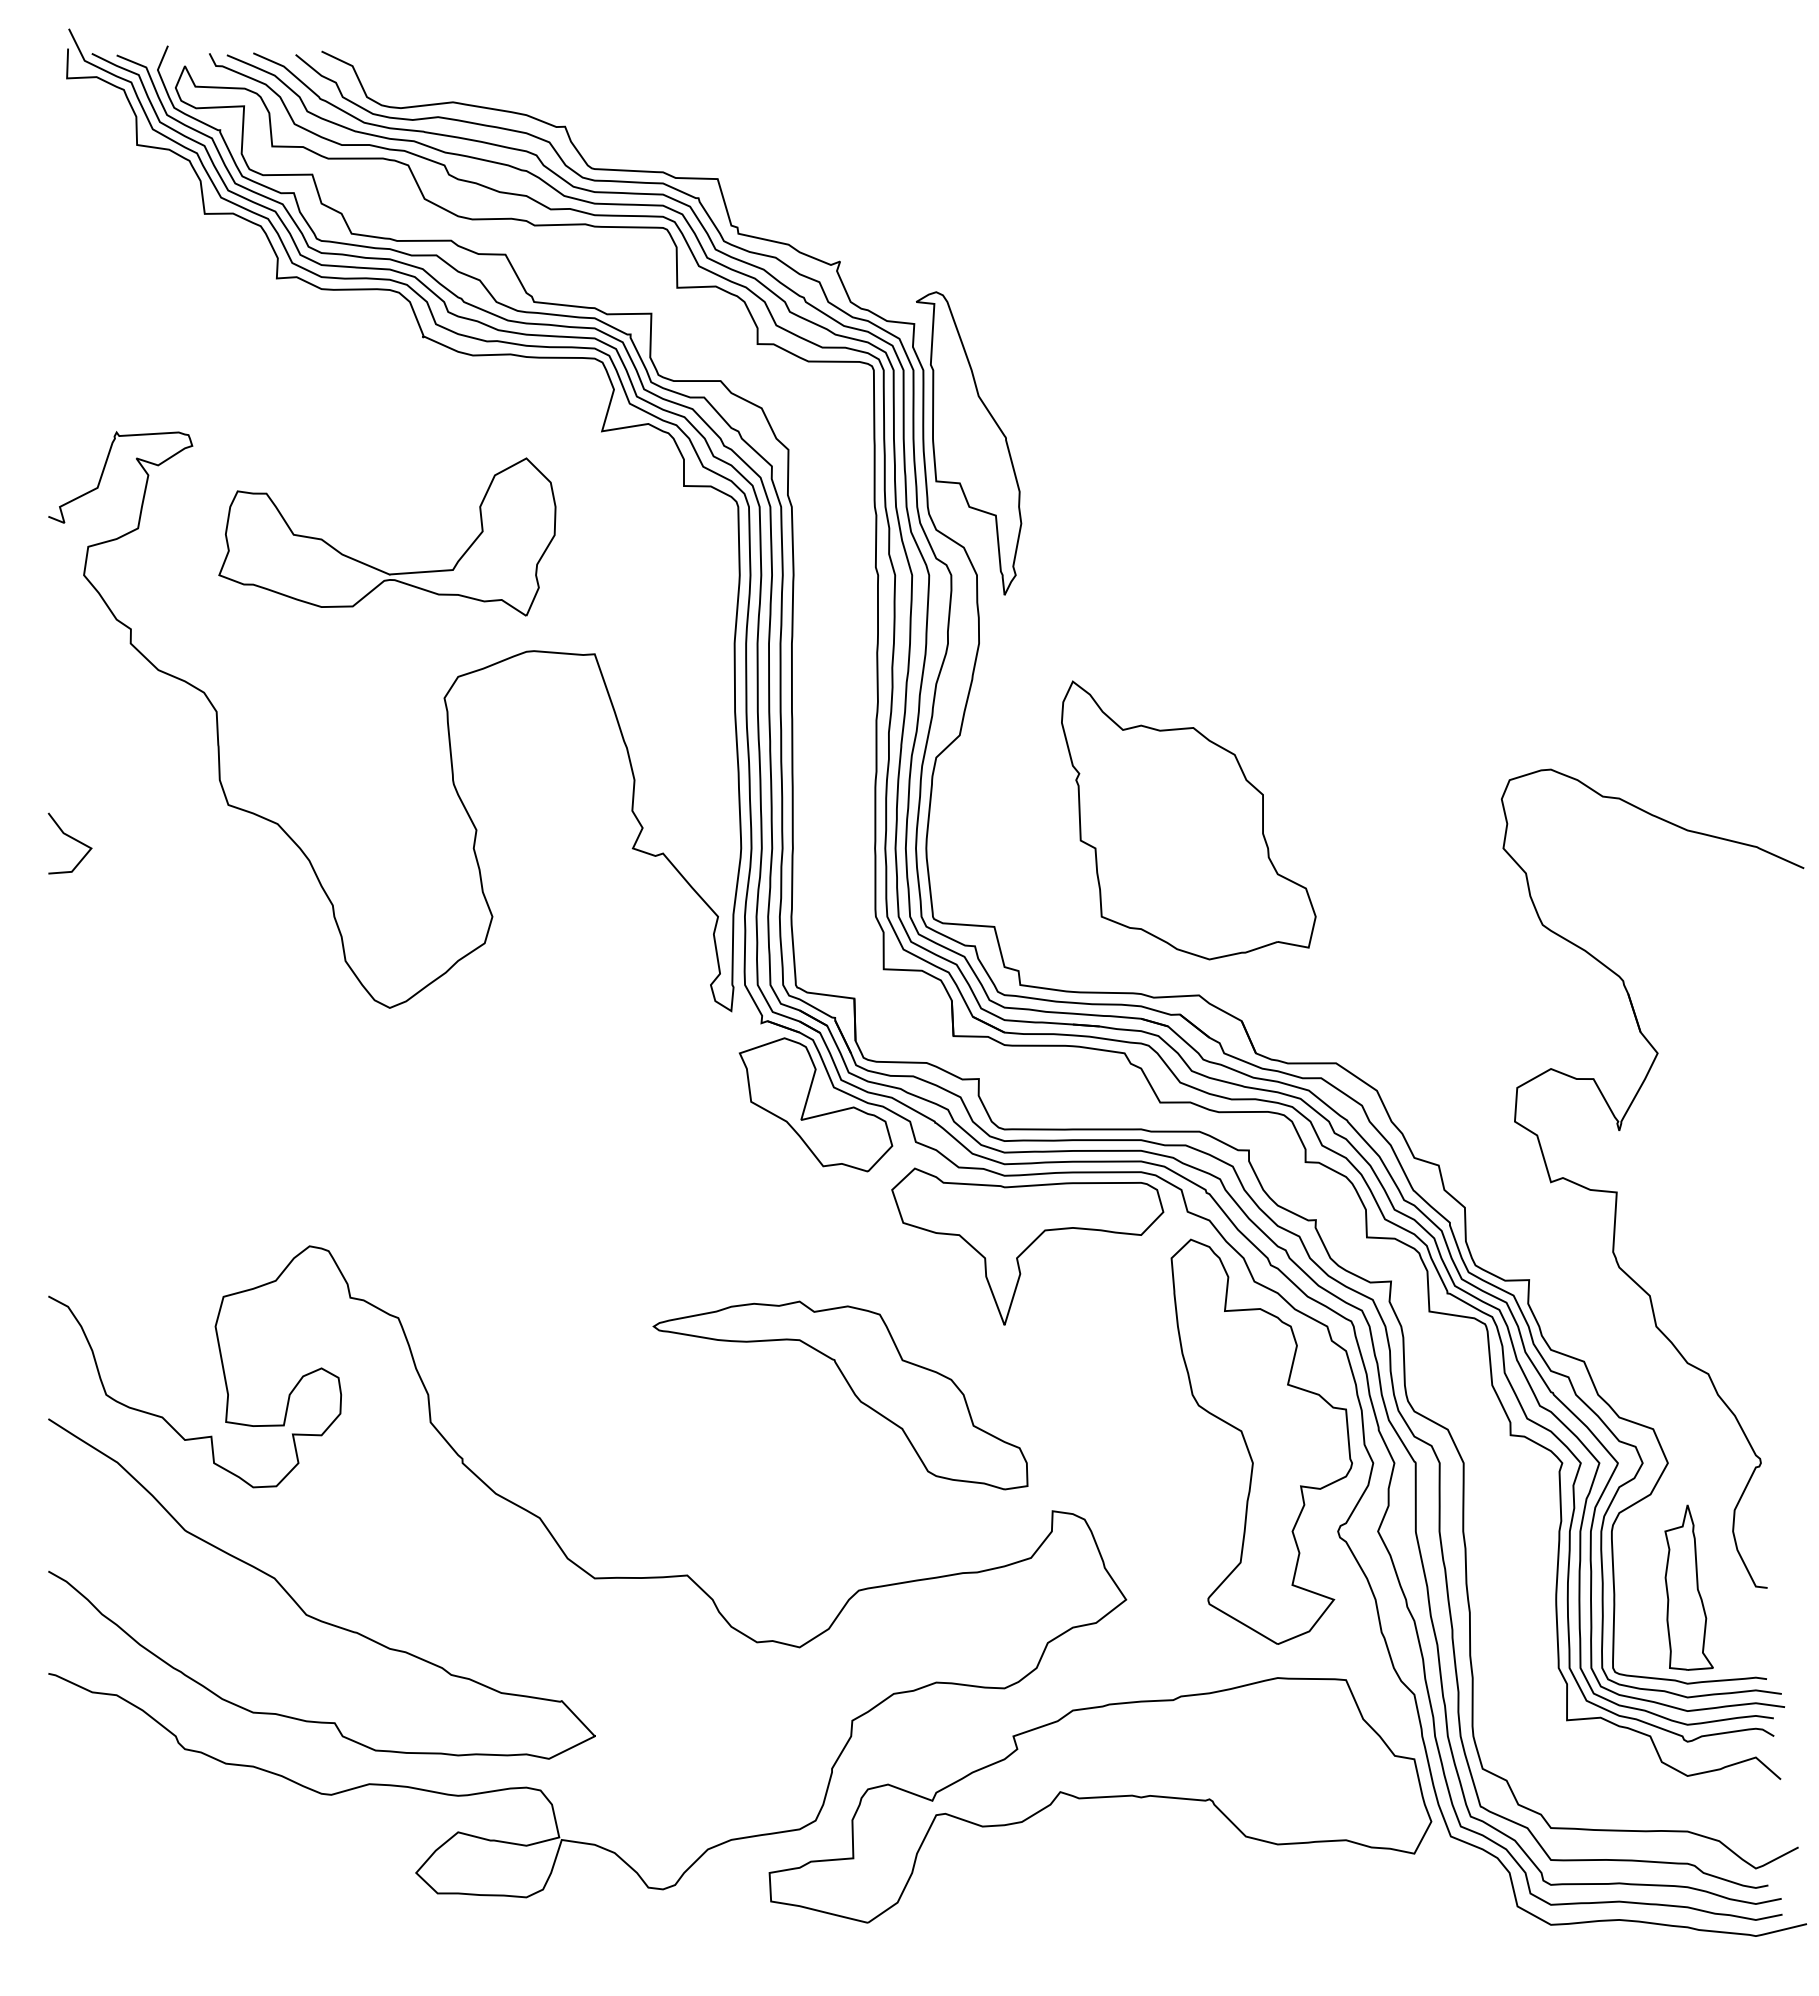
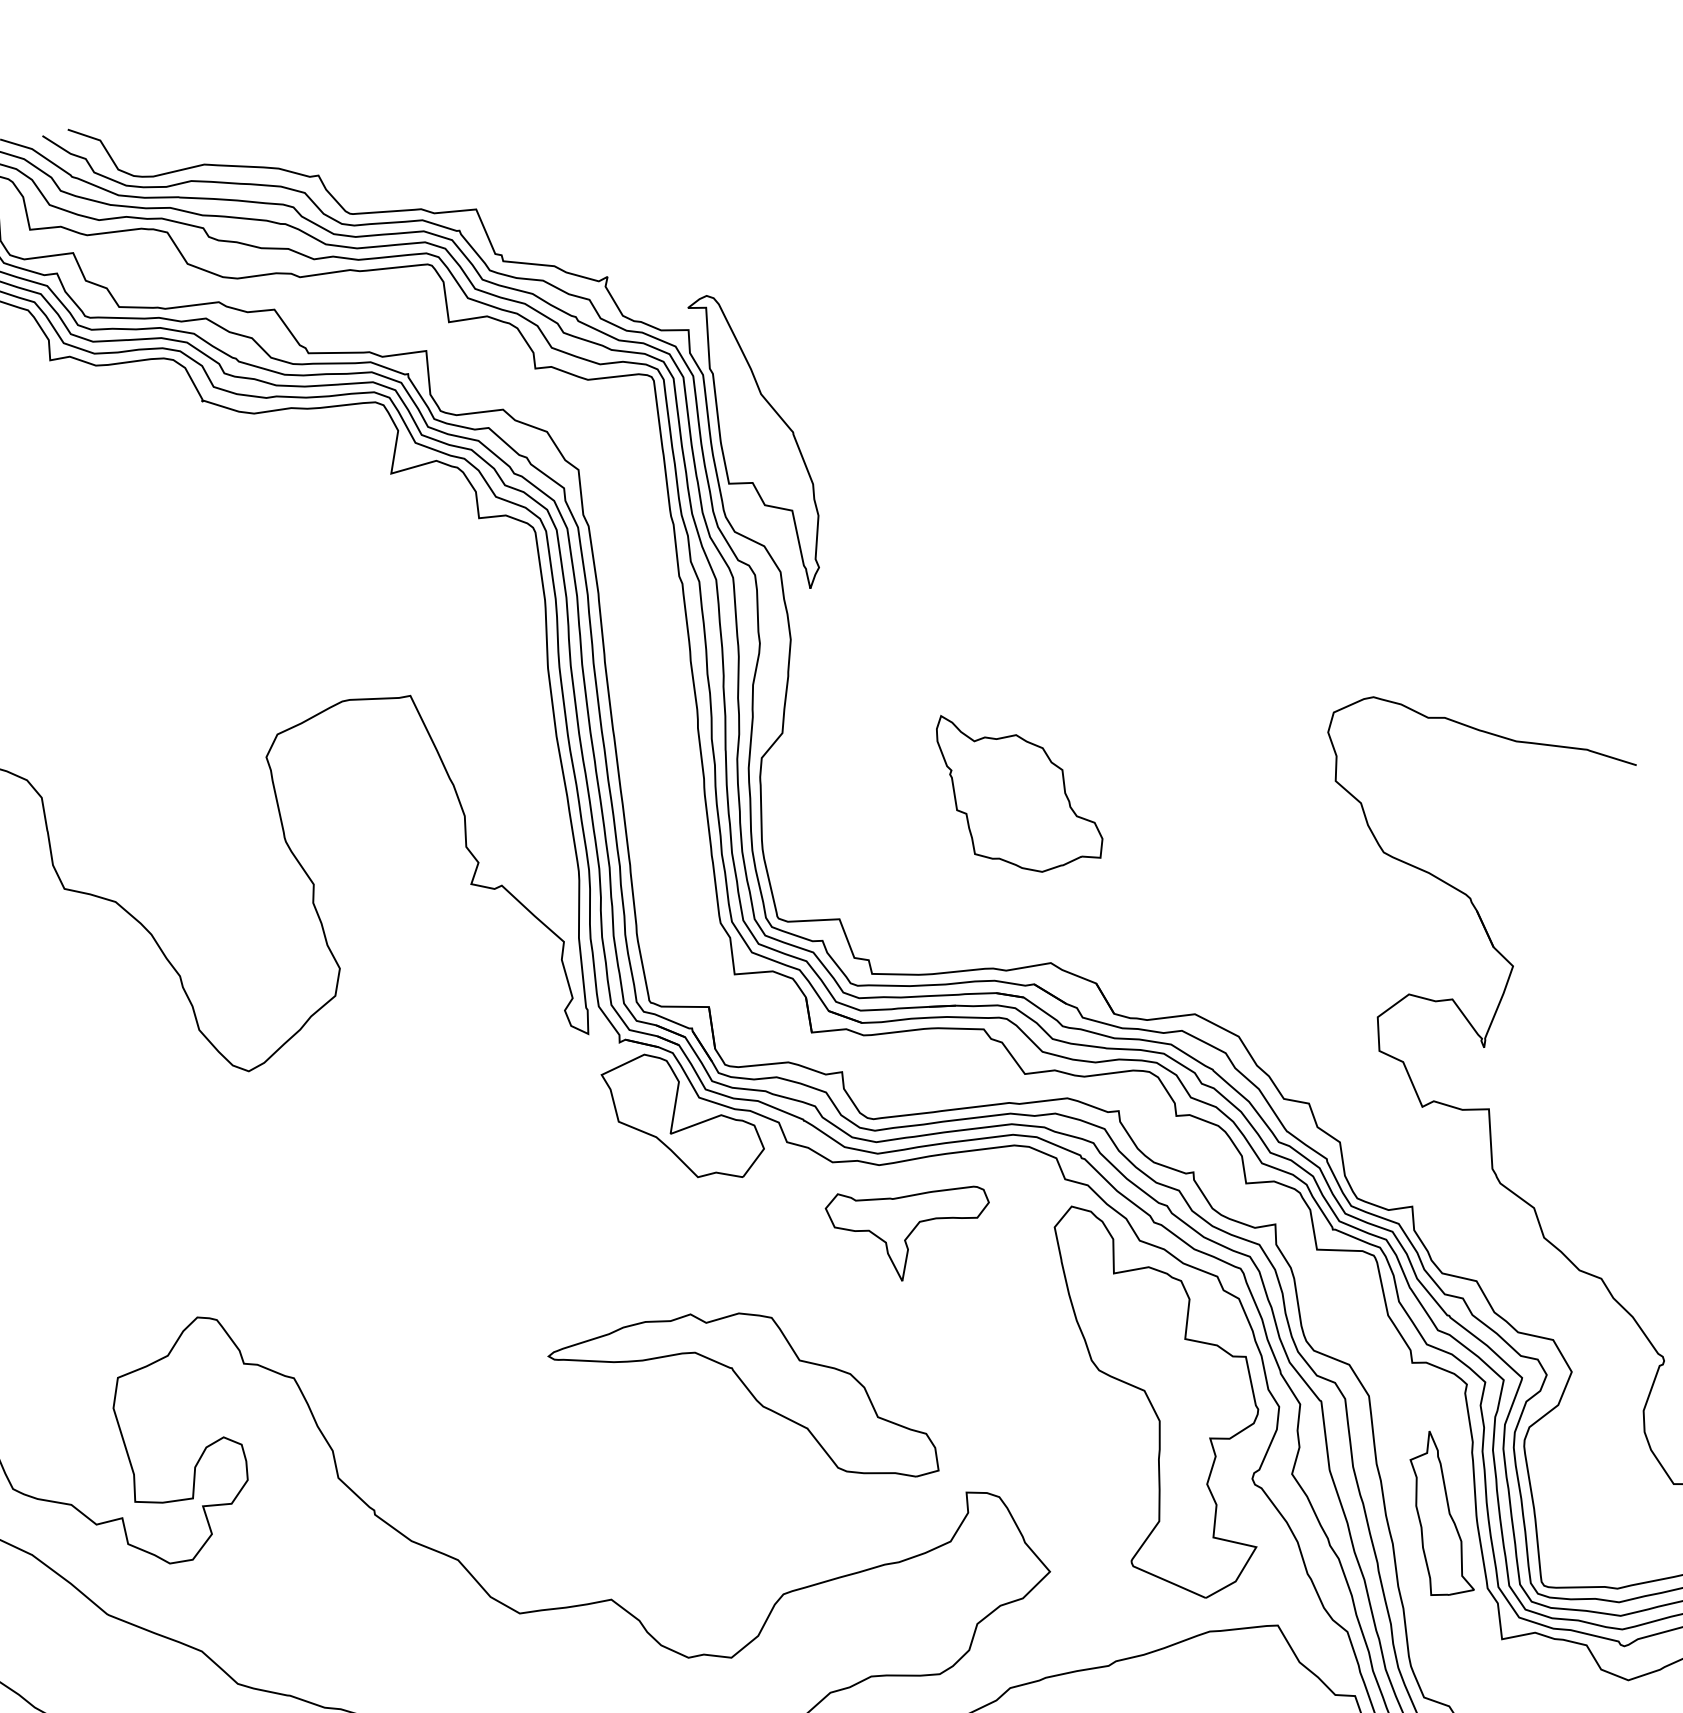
part: (373, 566) -> (180, 634), removed
part: (1188, 820) -> (1019, 790), size x0.6
part: (1027, 1246) -> (910, 1232), size x0.6
part: (1688, 1587) -> (1440, 1512), moved

